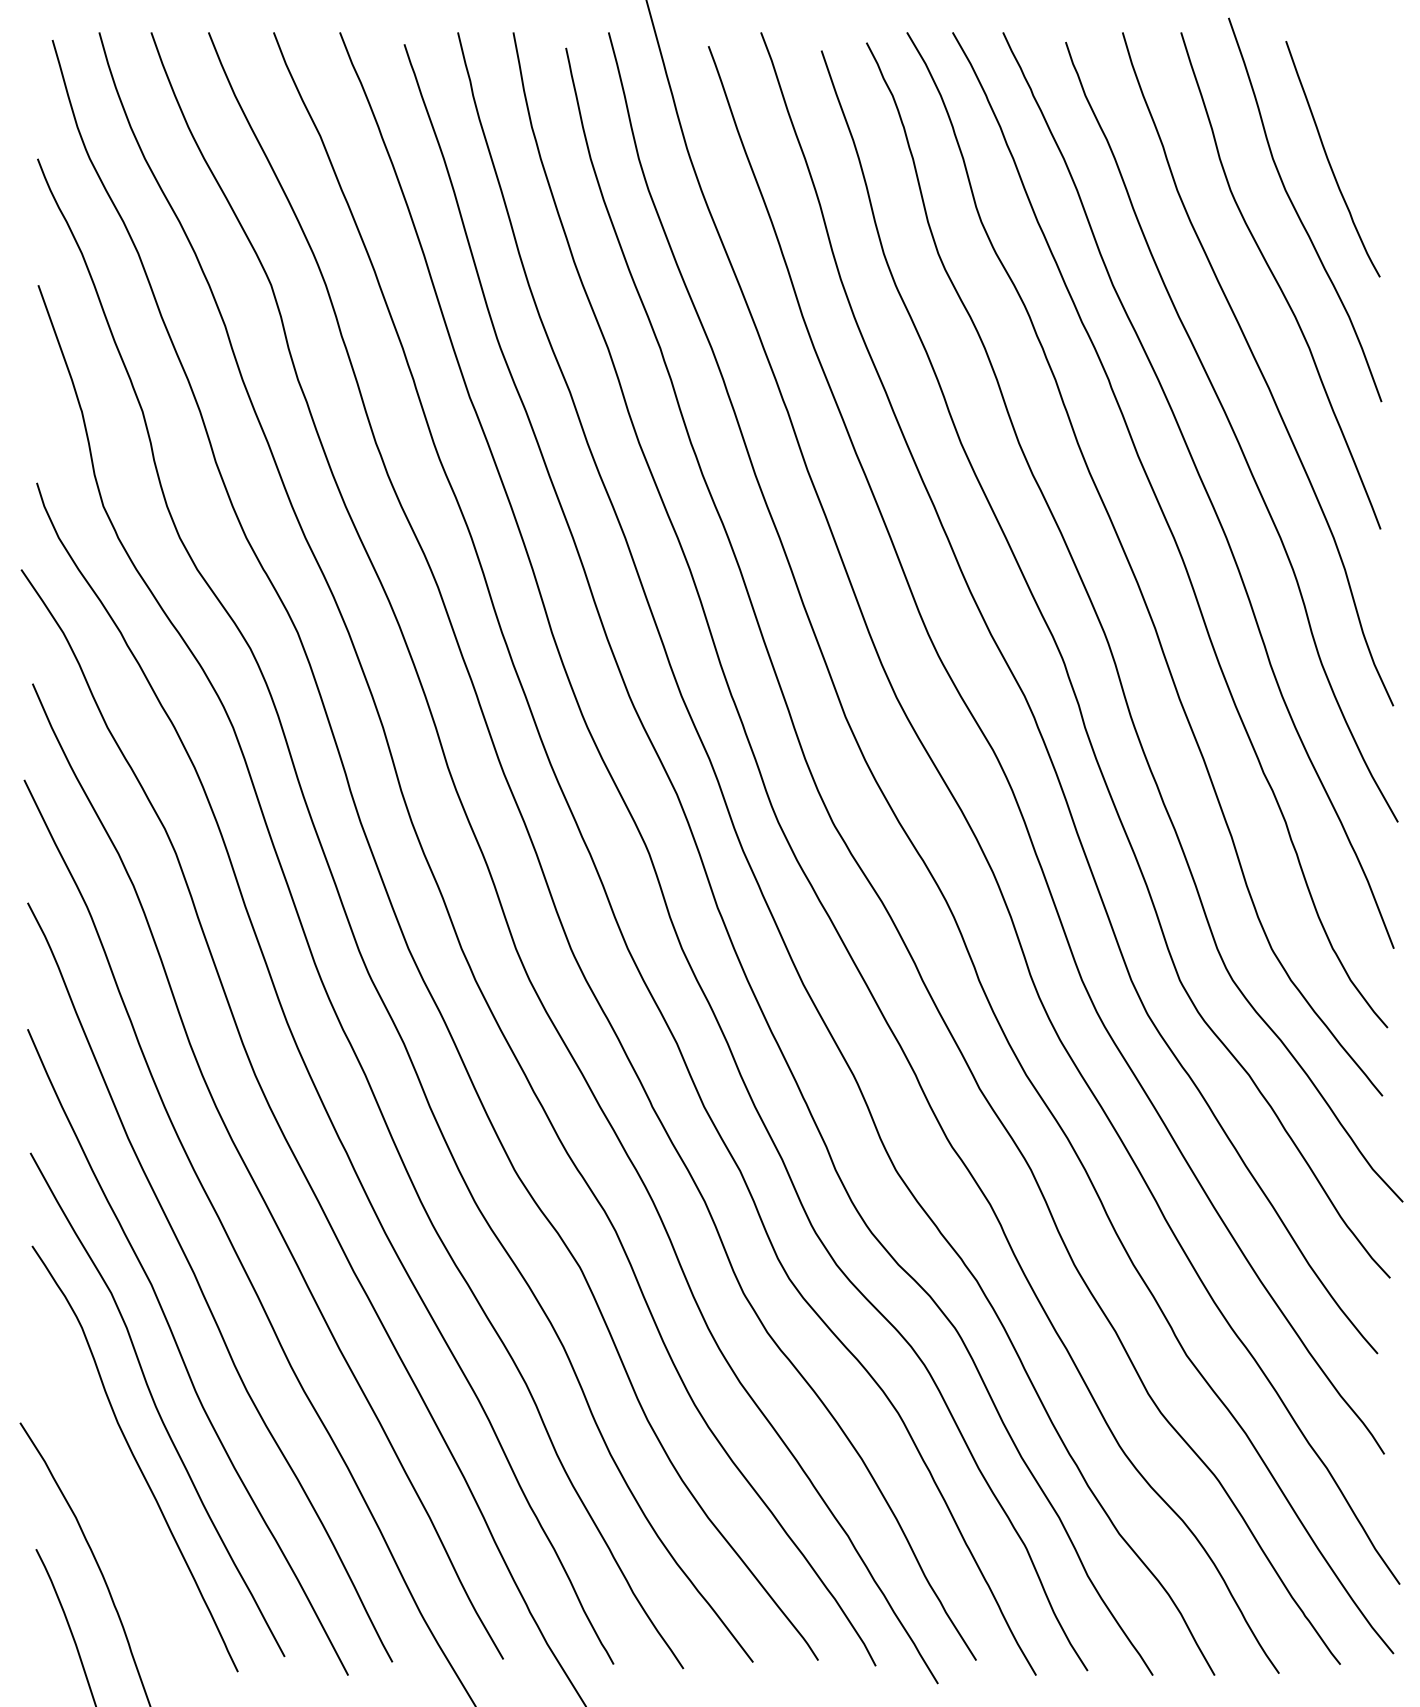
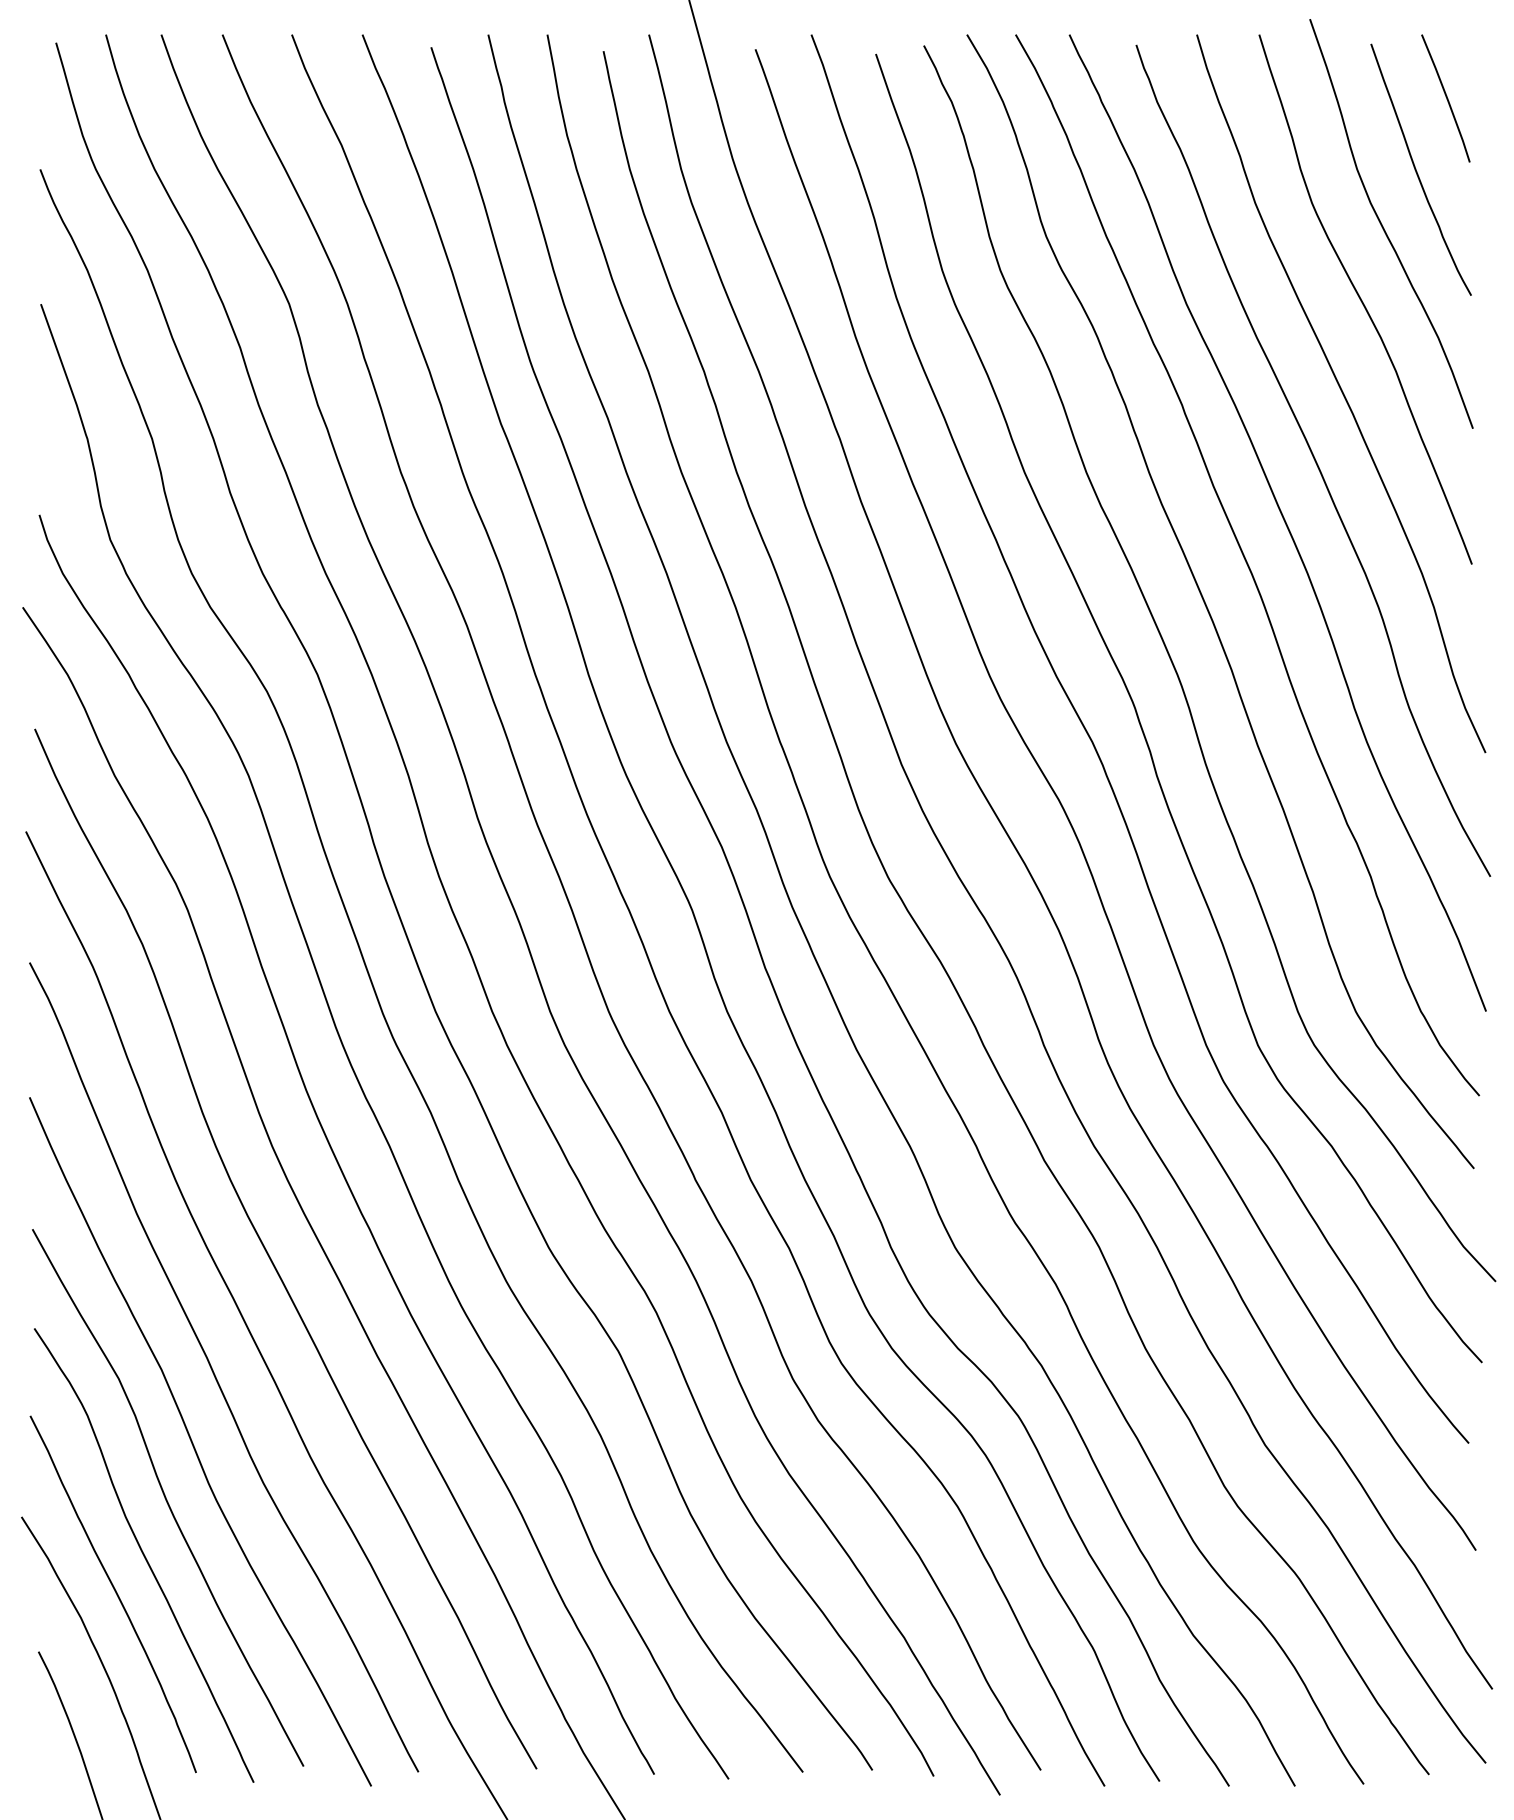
line: (1355, 91) -> (1445, 97), added
curve: (108, 1494) -> (115, 1593), added

